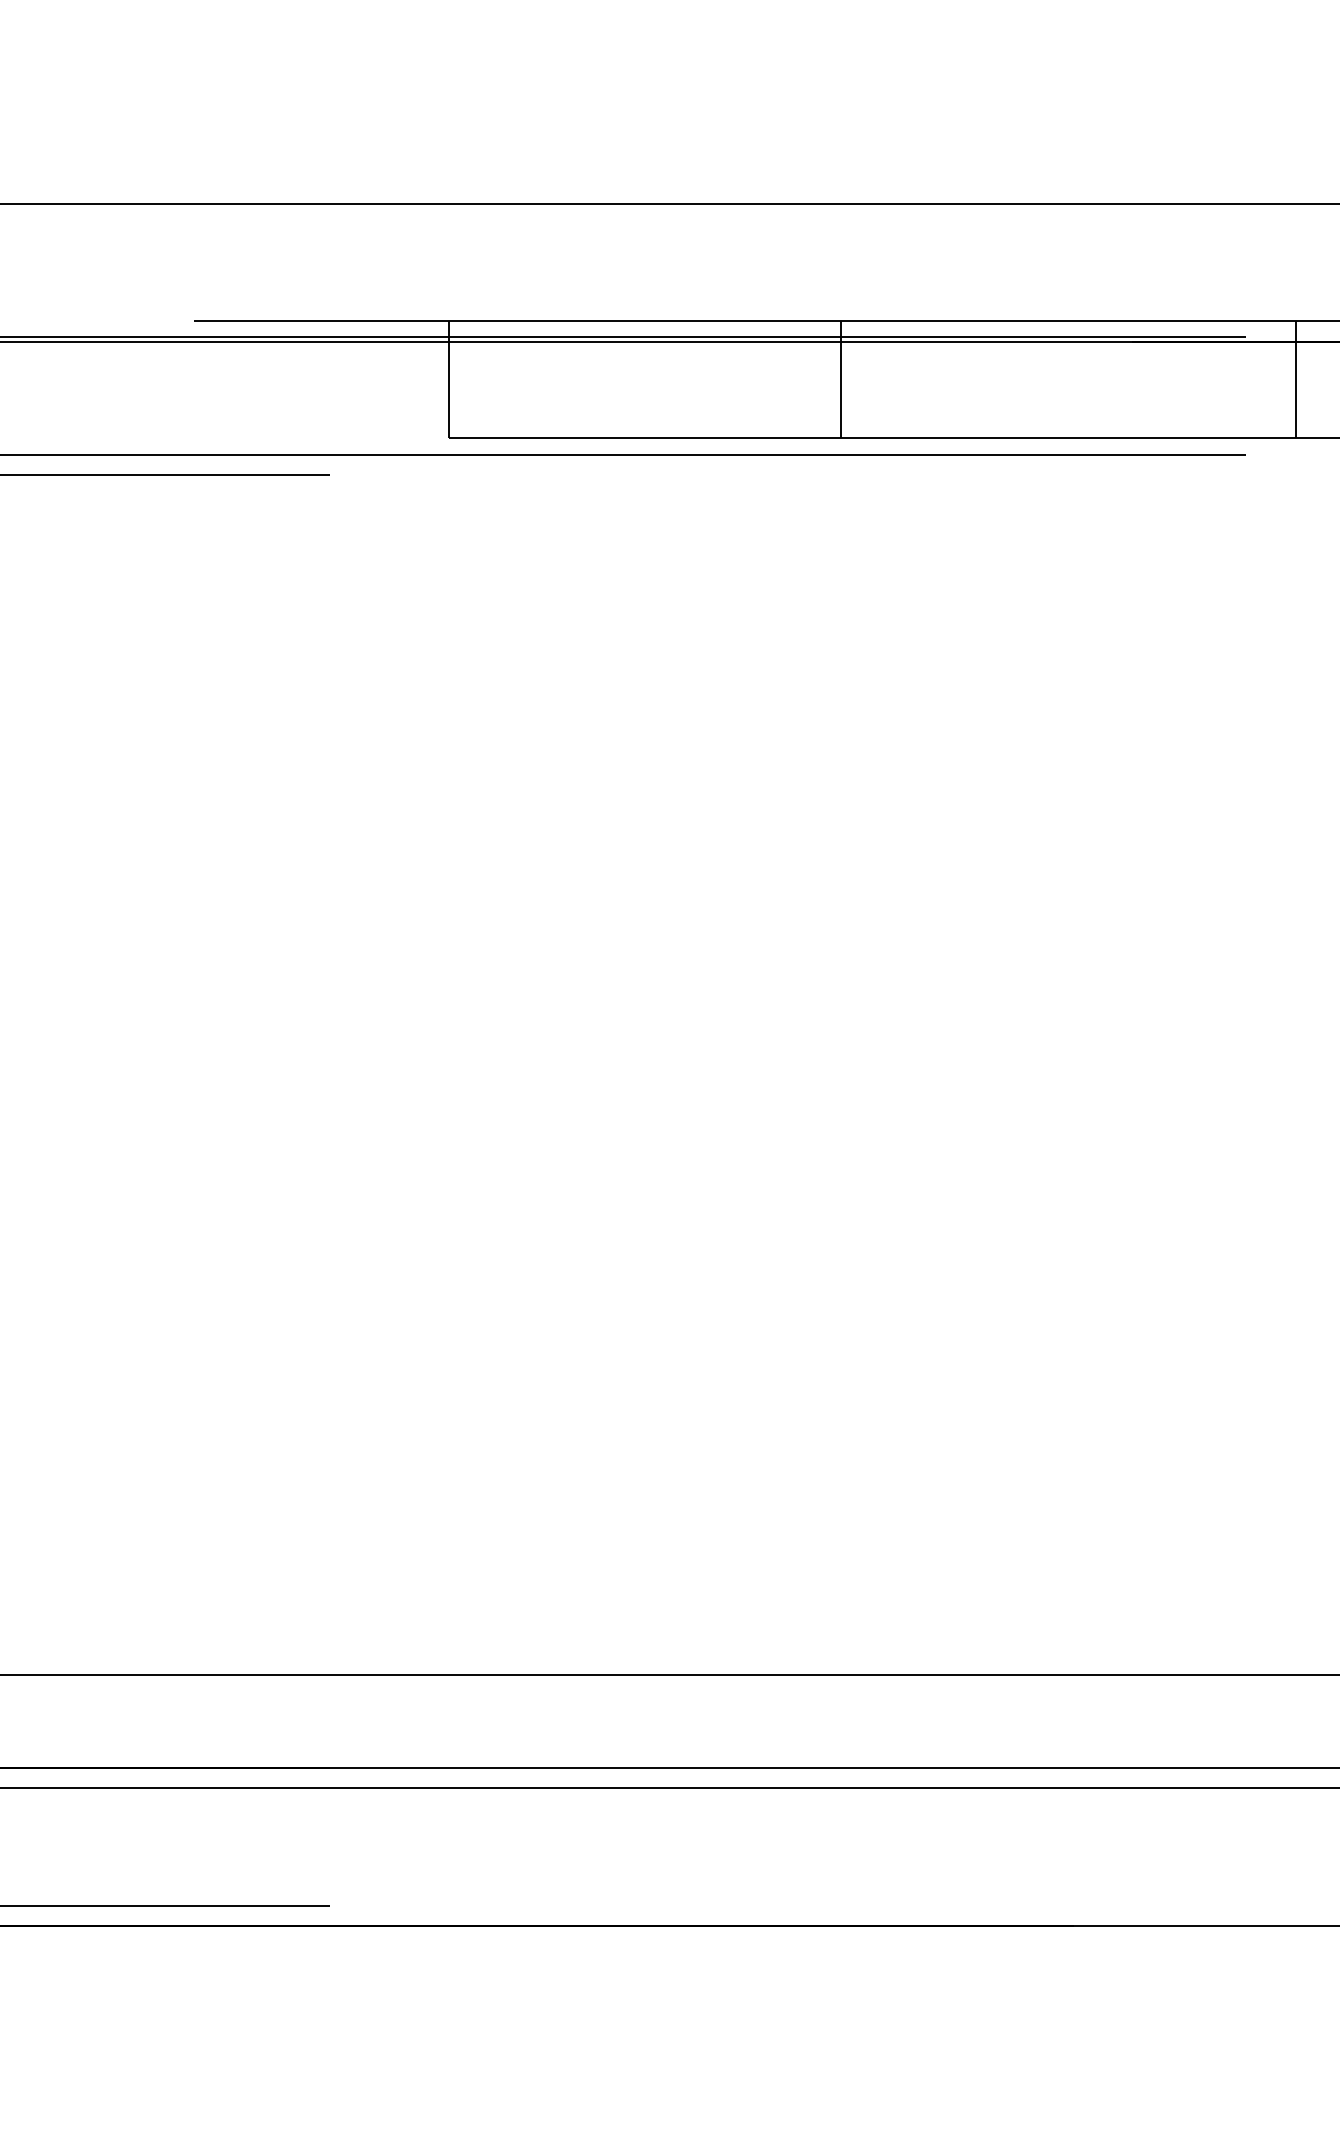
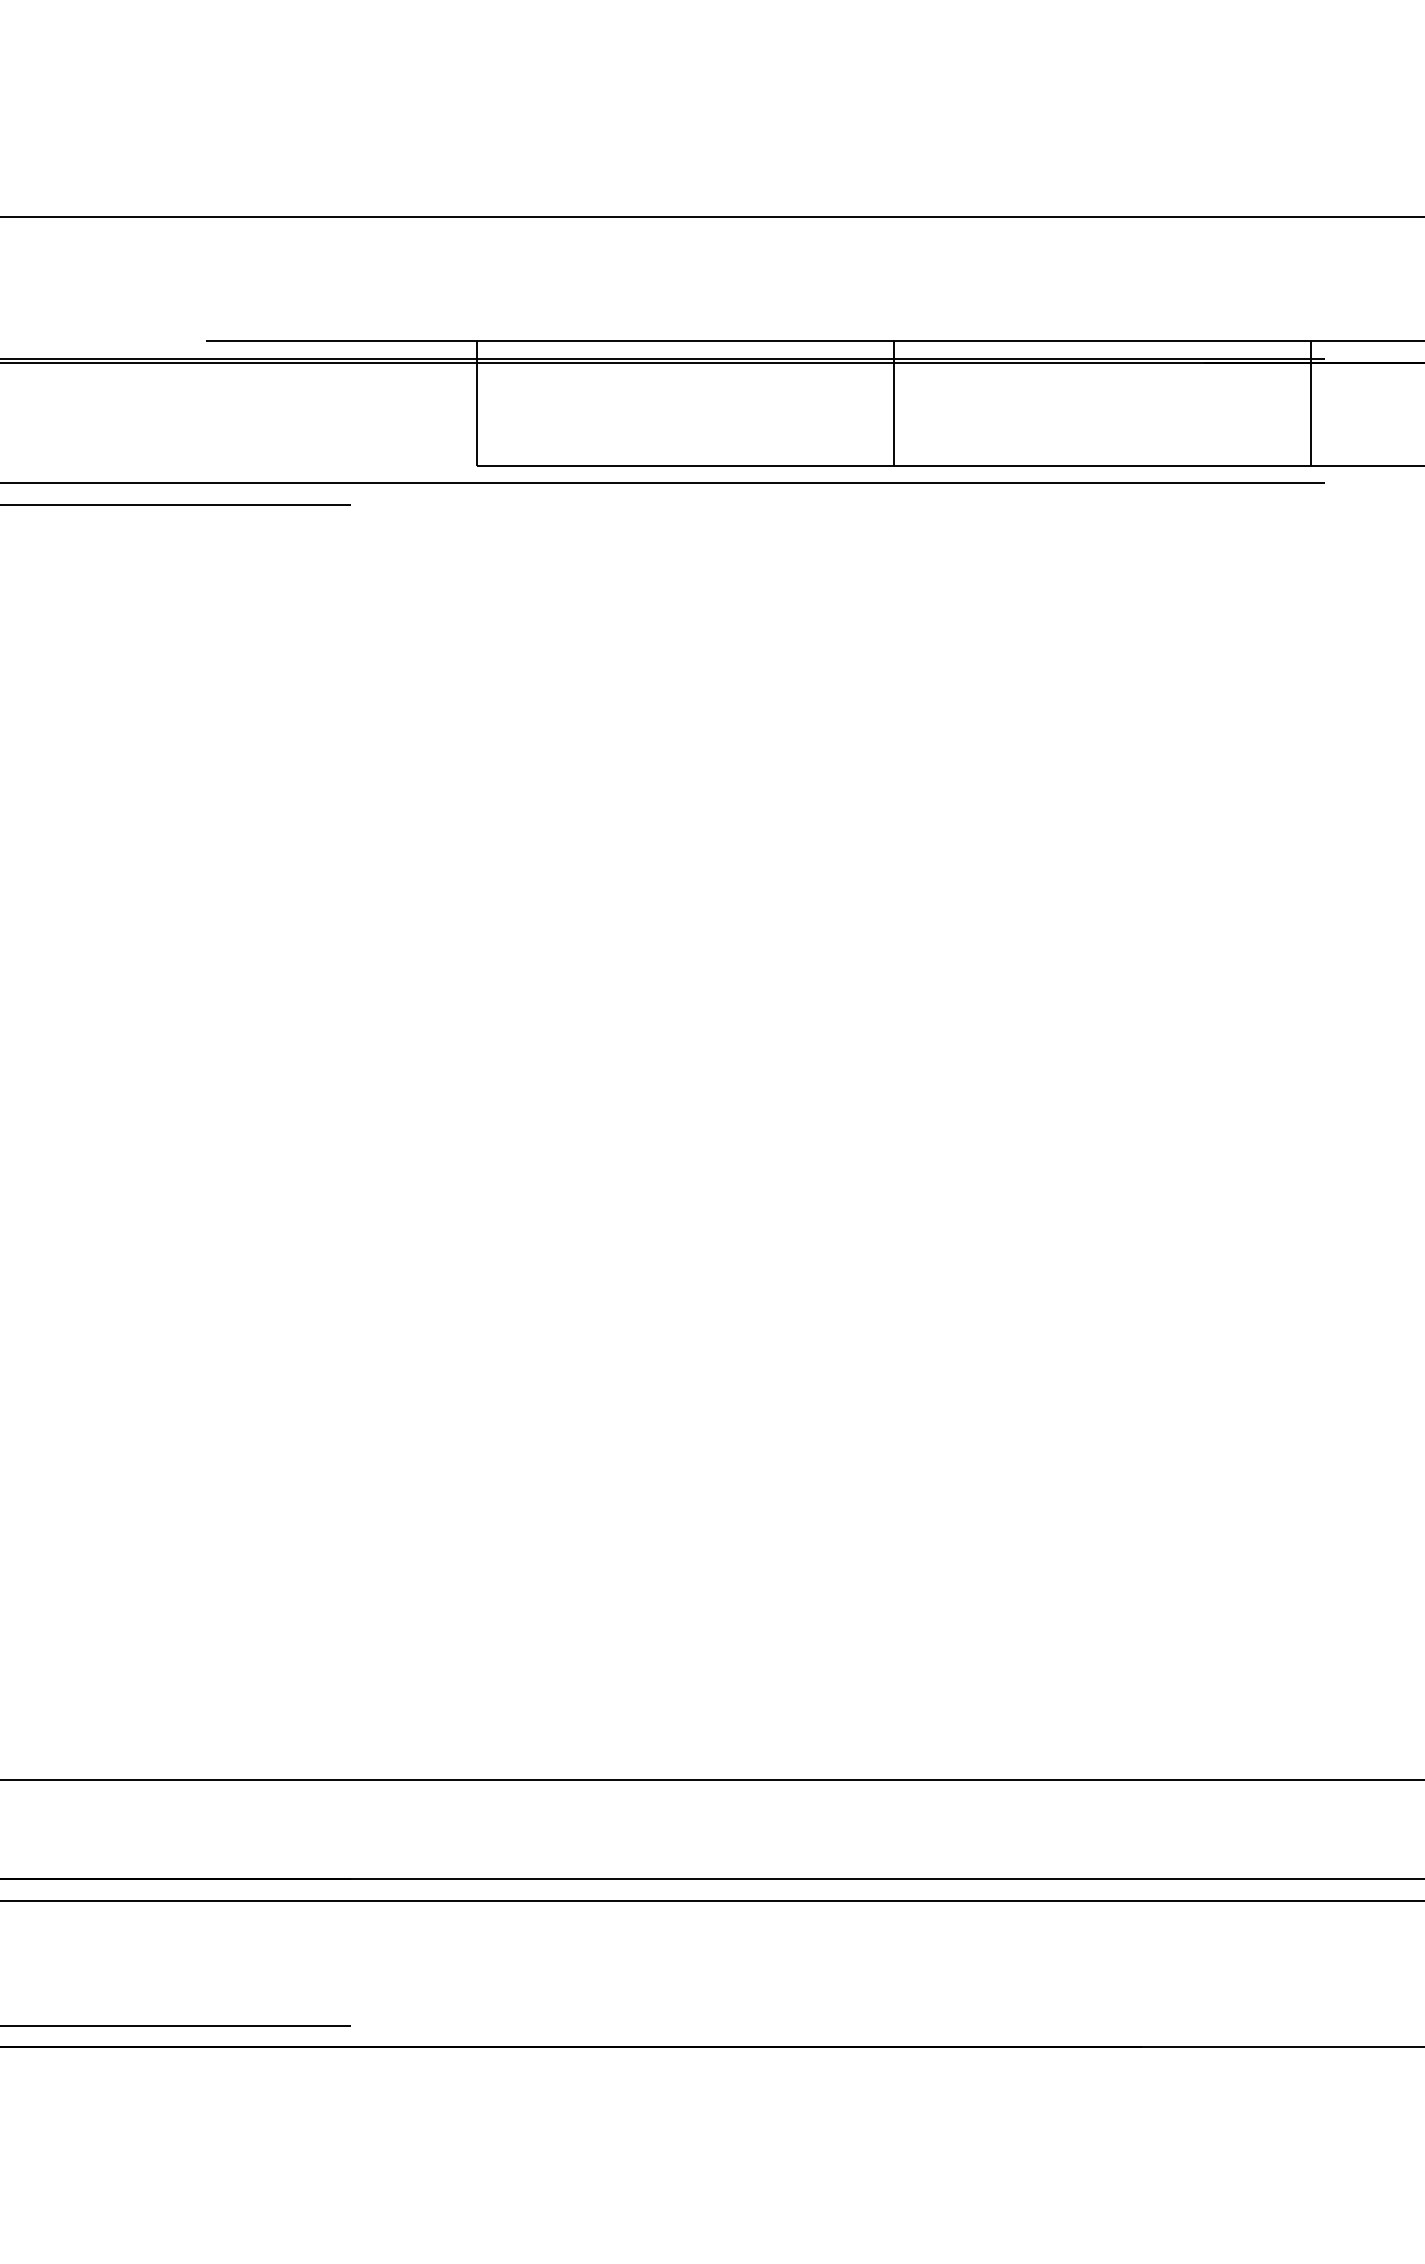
line: (1295, 379) -> (1310, 403), moved

